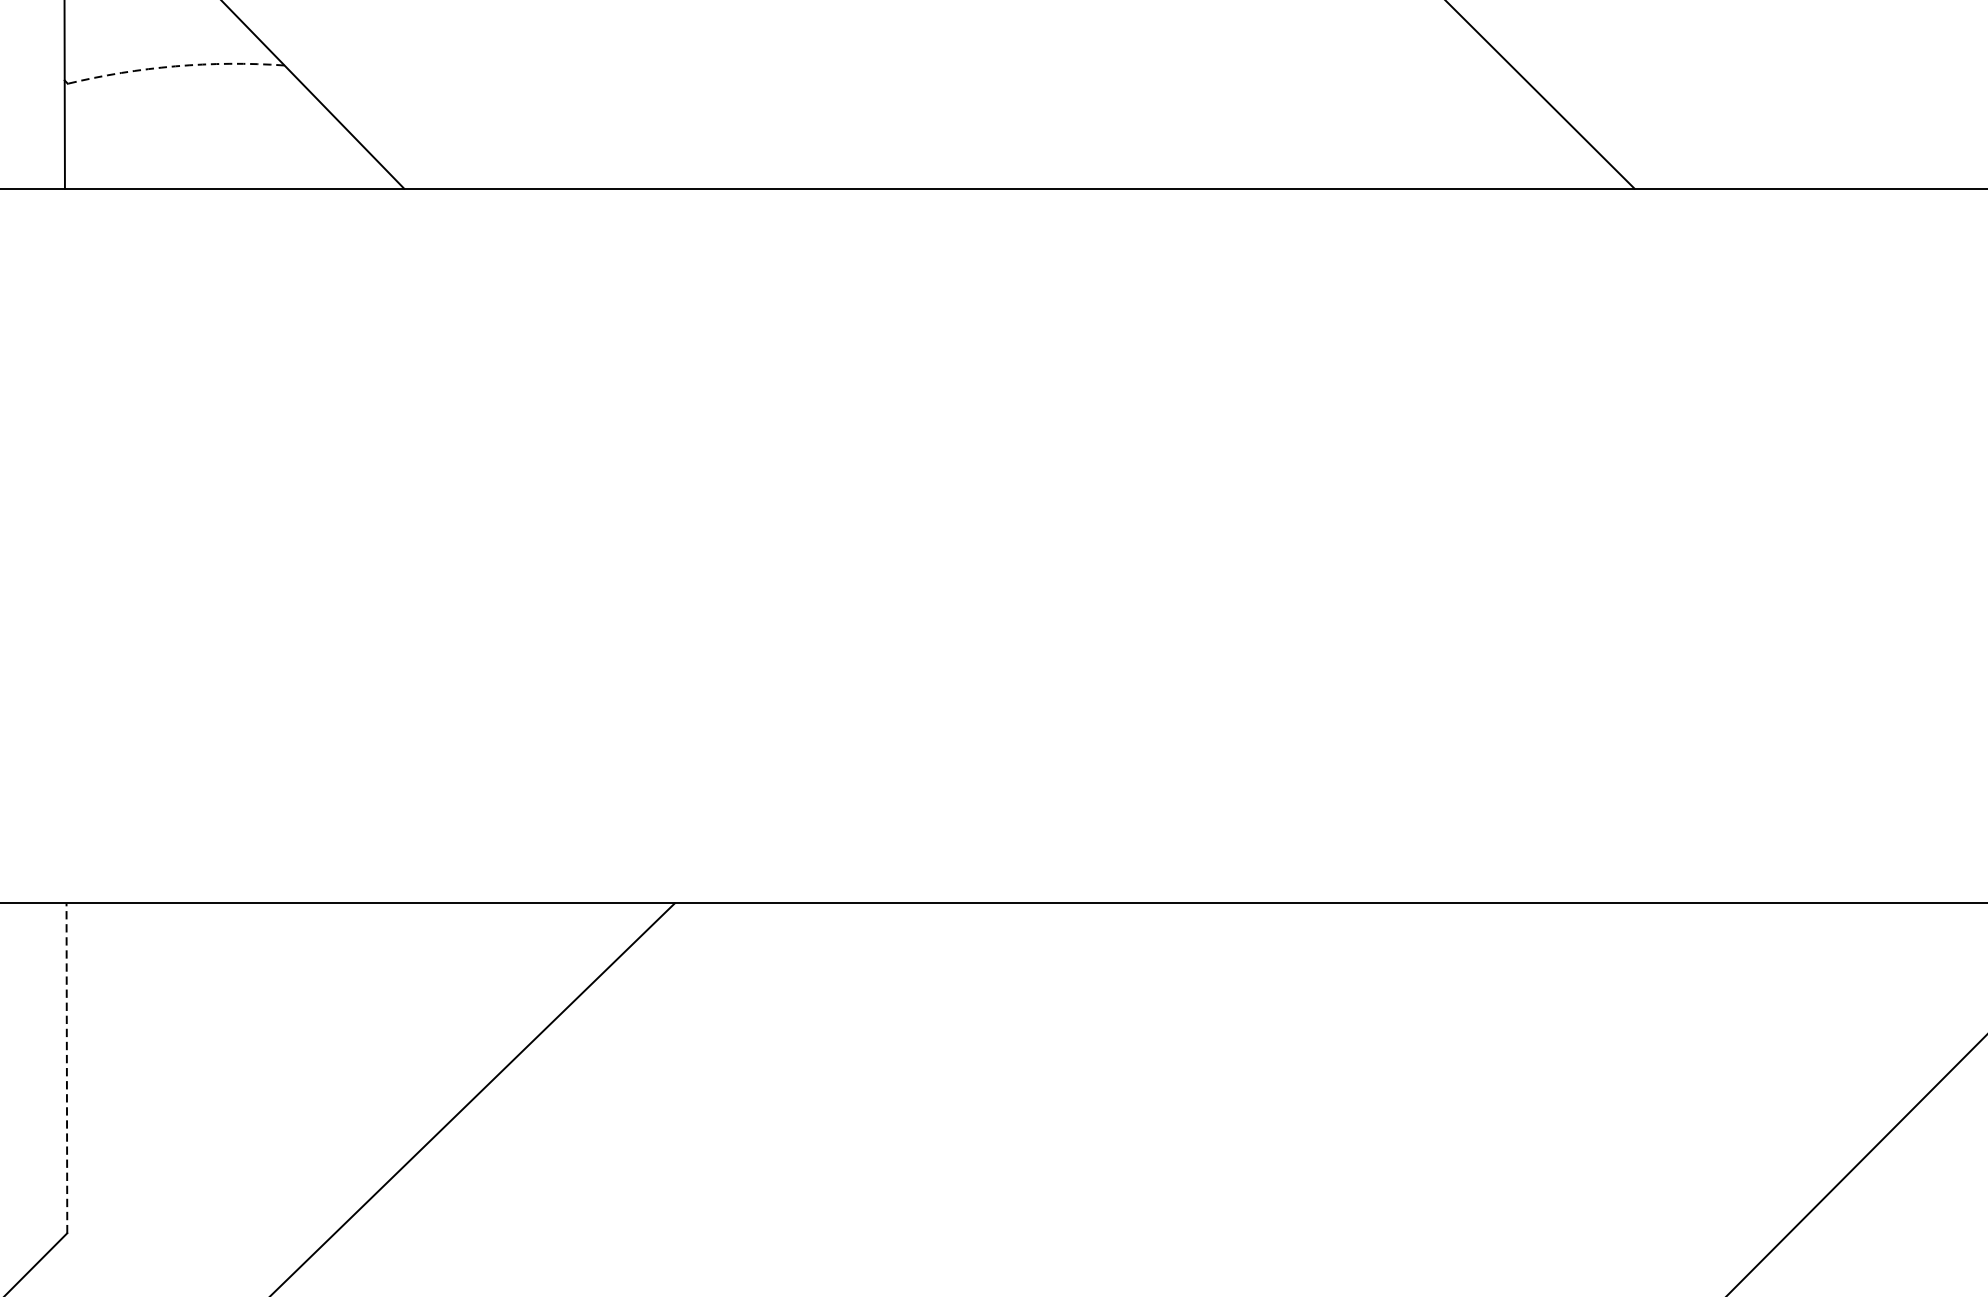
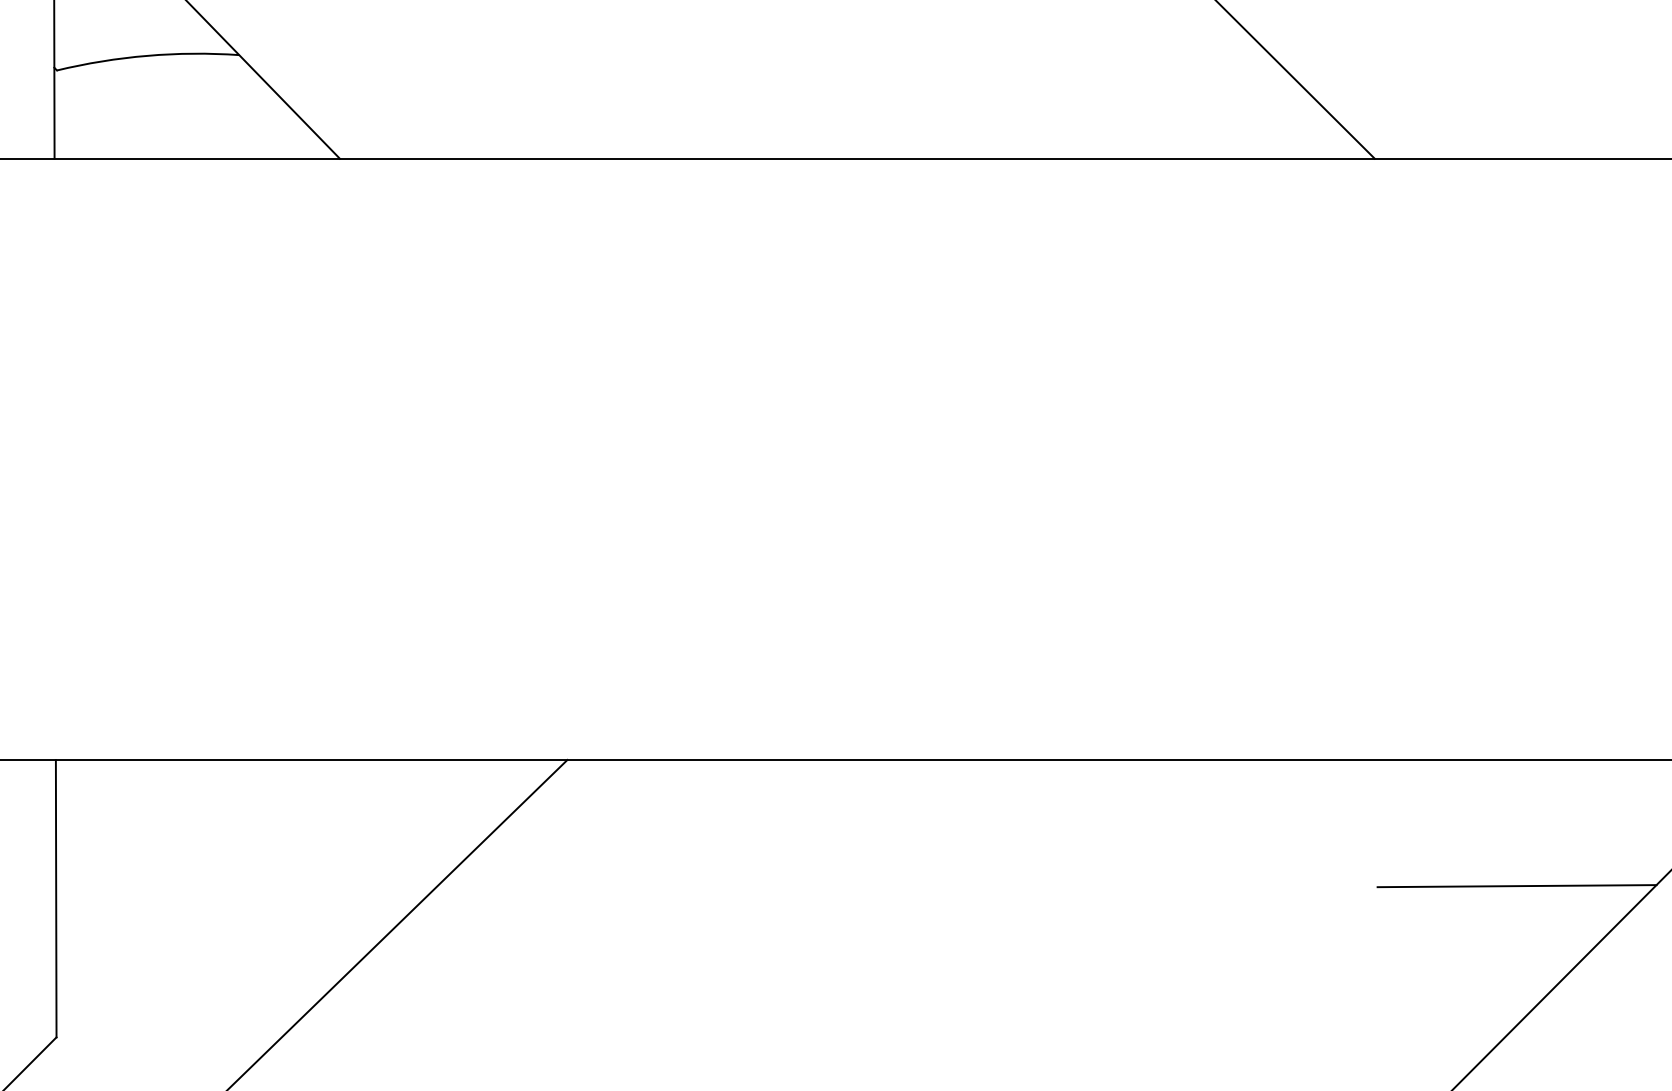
arc: (175, 65) -> (147, 55), dashed -> solid
line: (1803, 1053) -> (1516, 886), added
line: (67, 1068) -> (56, 898), dashed -> solid

